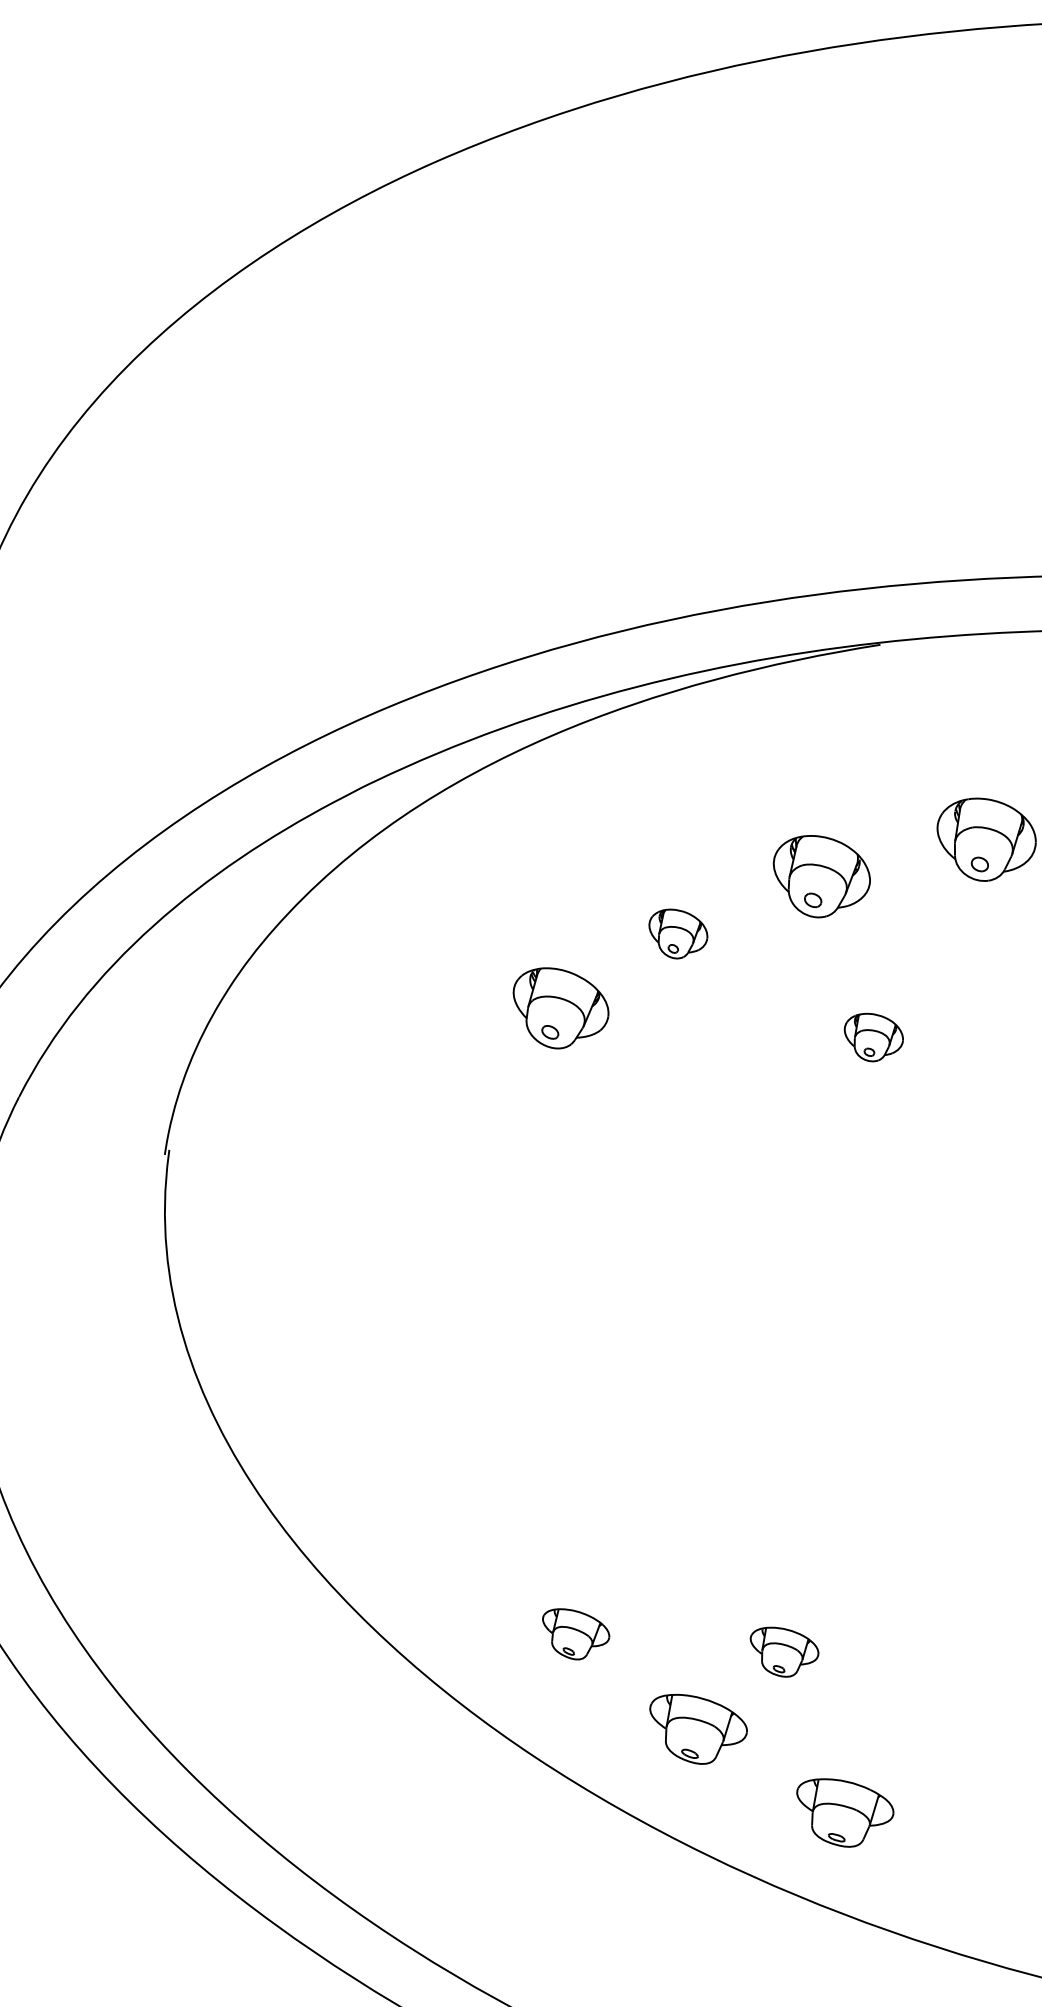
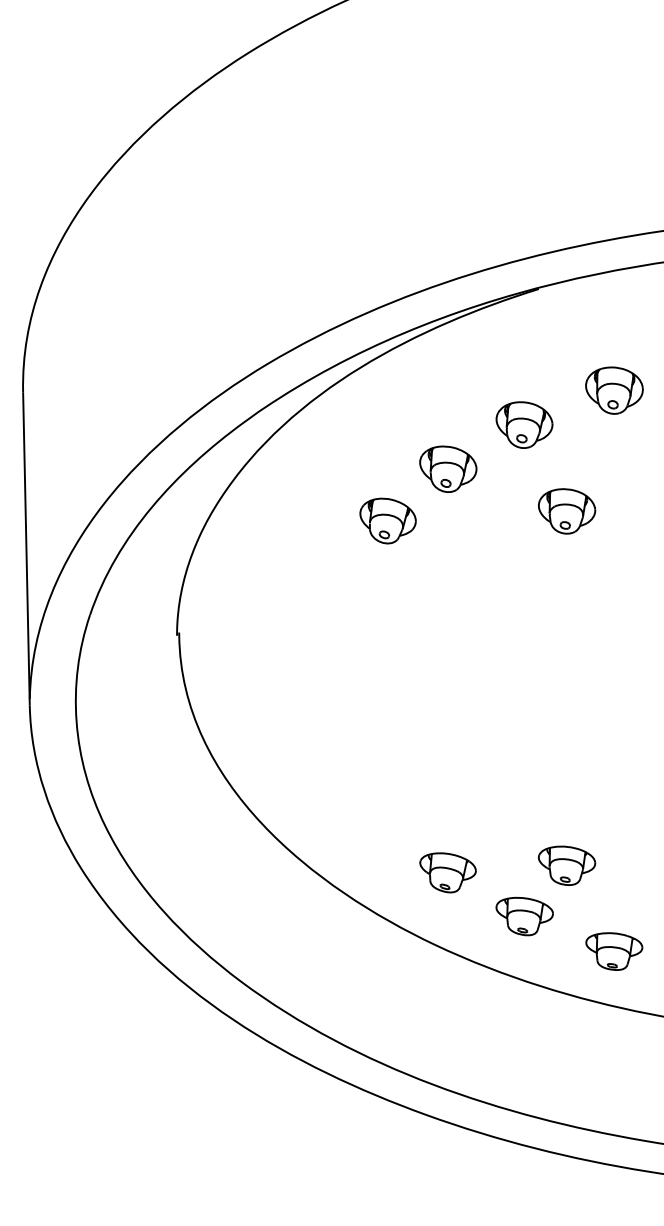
part: (678, 933) -> (448, 468), size x1.67
part: (873, 1038) -> (567, 511), size x1.67
part: (574, 1634) -> (447, 872), size x1.43
part: (784, 1652) -> (567, 865), size x1.43

